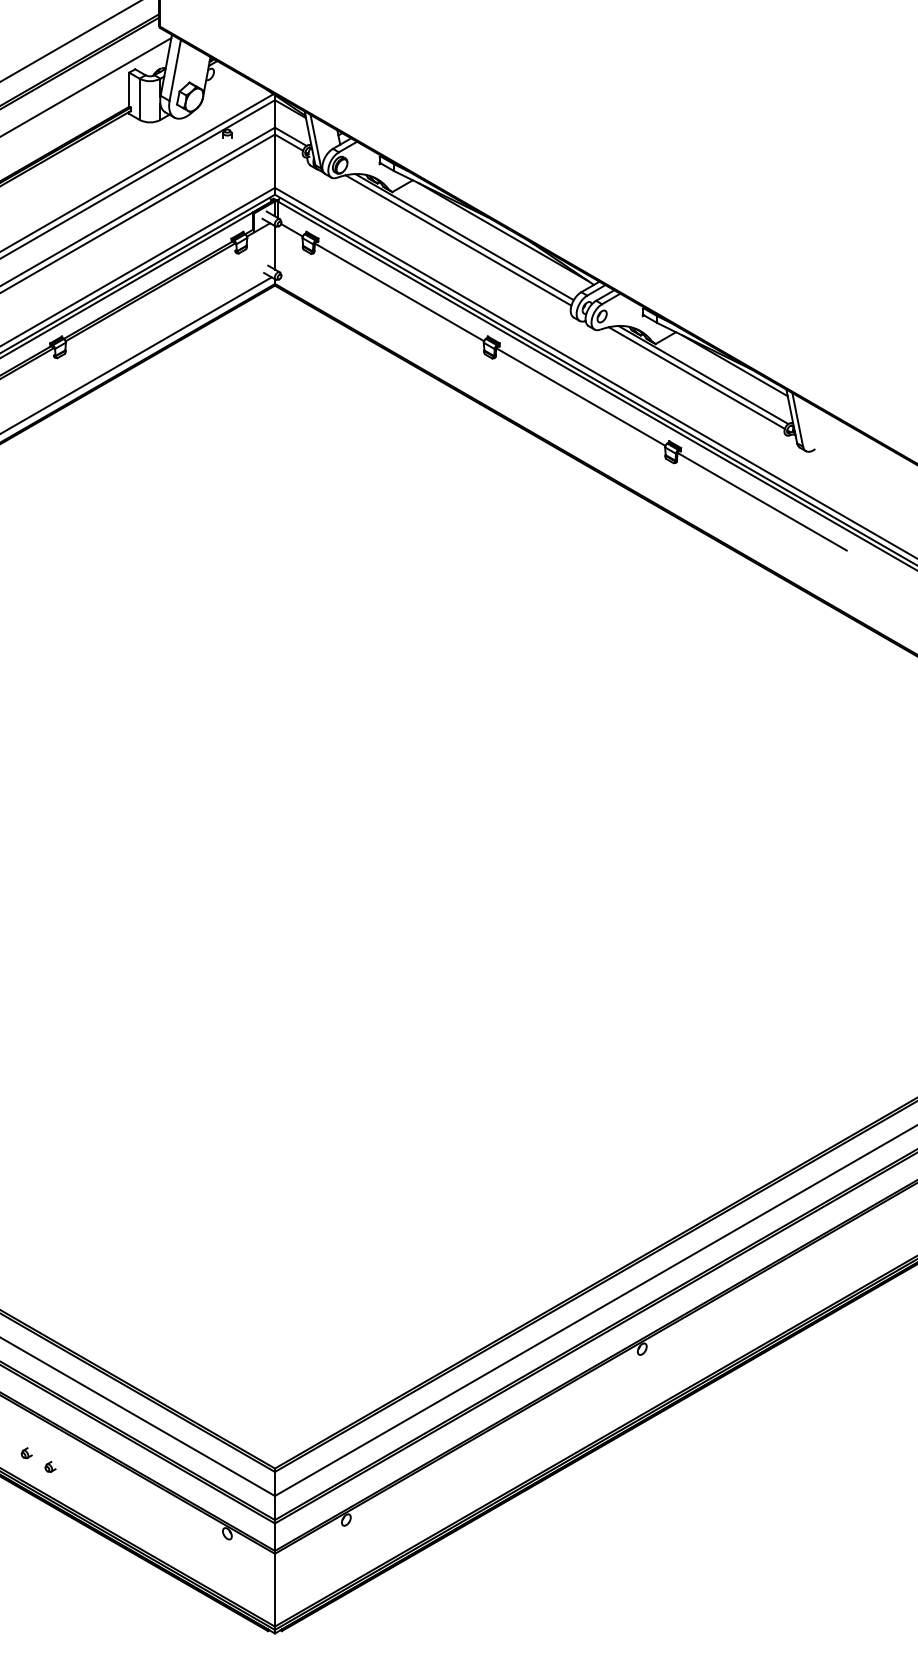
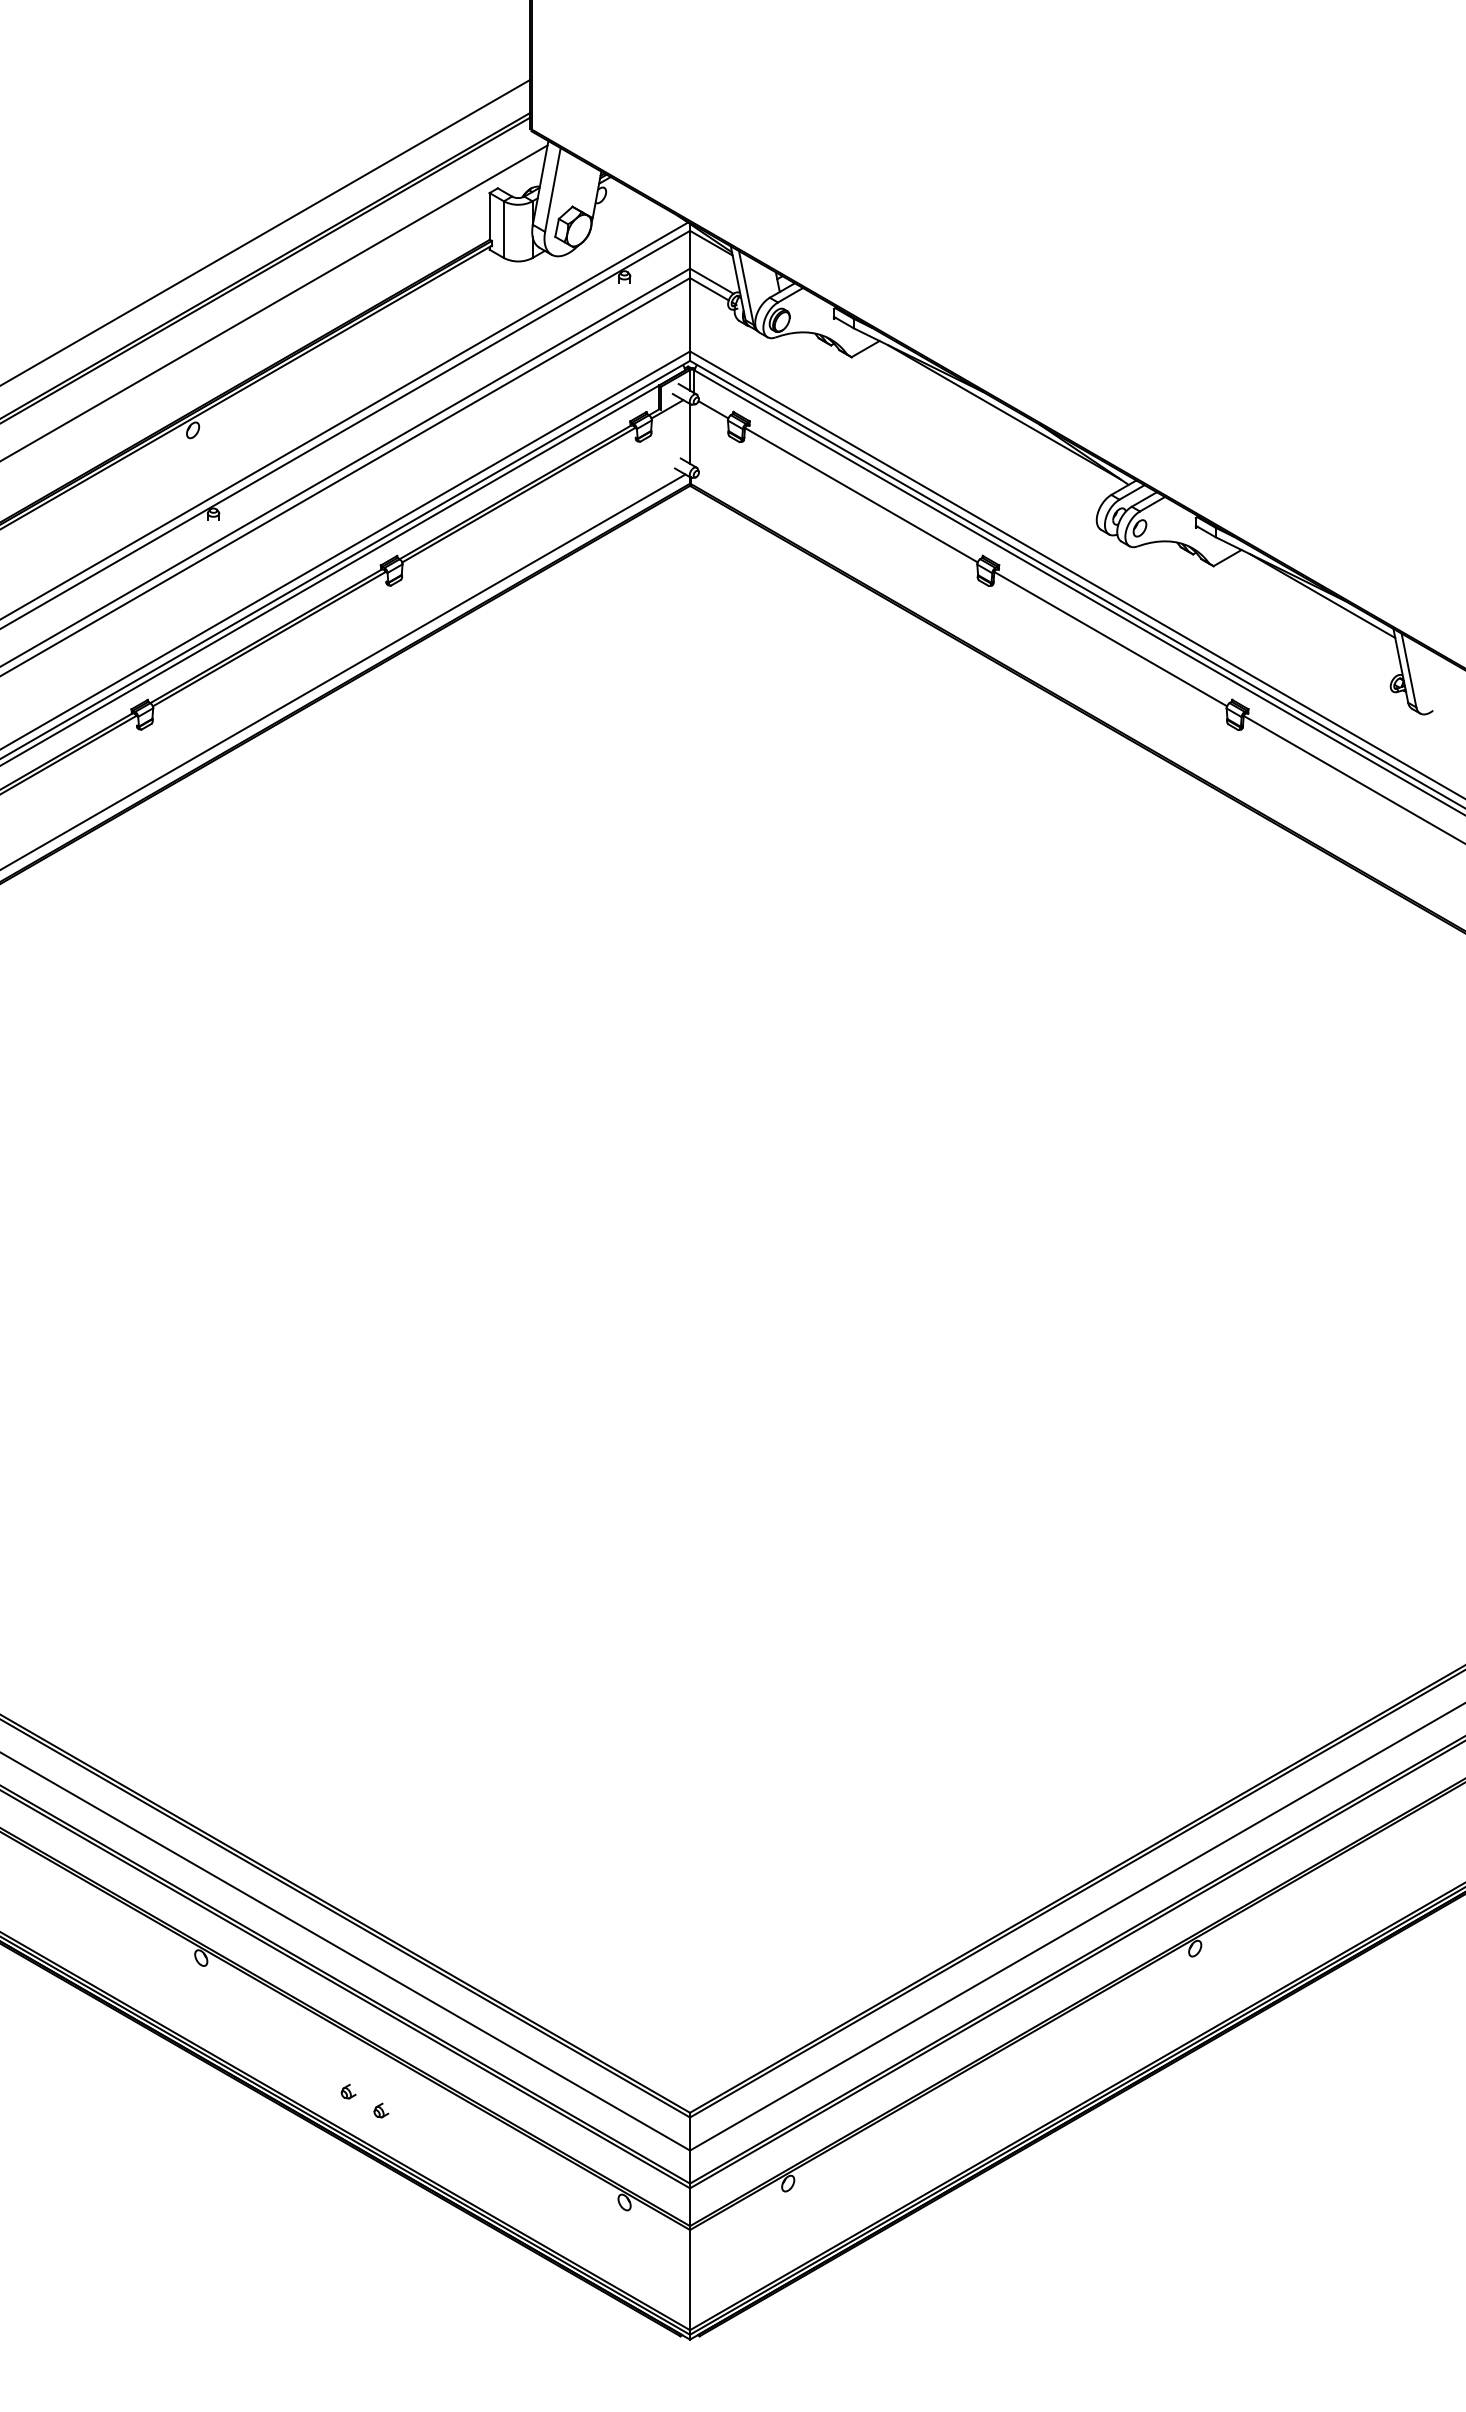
line: (464, 236) -> (950, 418), removed
line: (458, 240) -> (942, 423), removed
line: (703, 374) -> (1279, 608), removed
line: (697, 377) -> (1270, 612), removed

